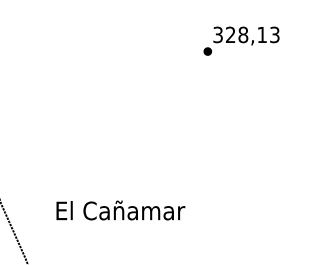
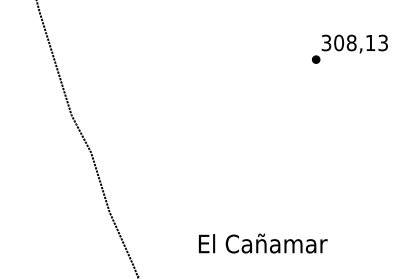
text: (231, 34) -> (339, 42), 328,13 -> 308,13
text: (121, 210) -> (263, 243), moved

